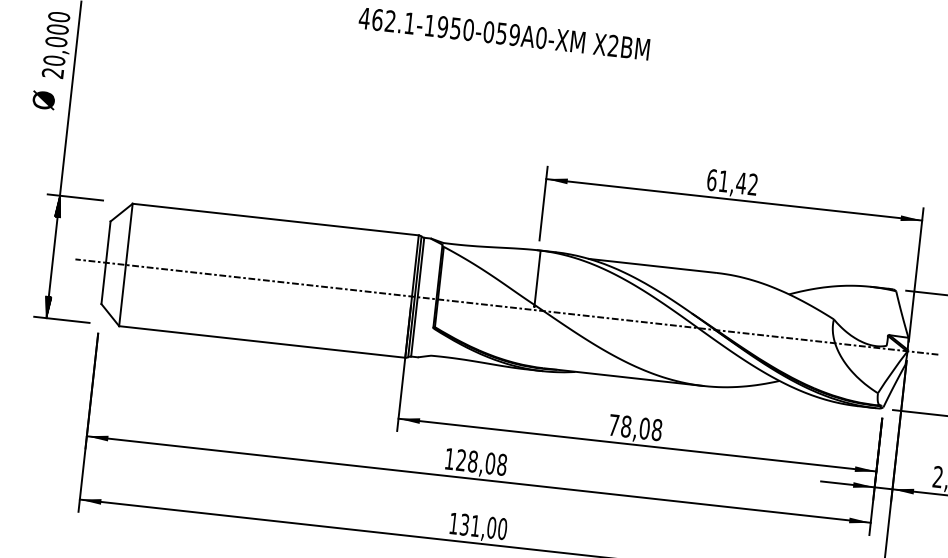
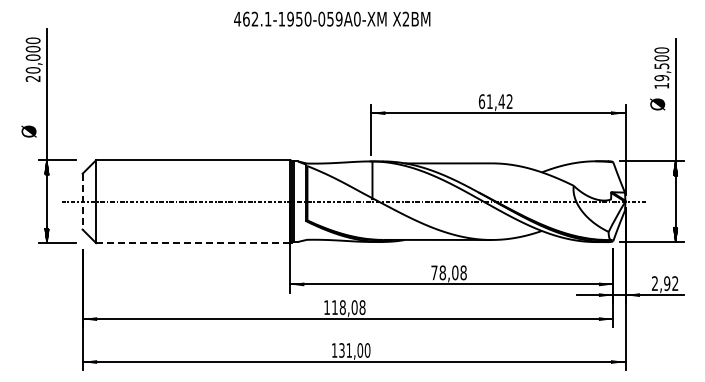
text: (43, 100) -> (28, 131), moved
line: (105, 262) -> (82, 201), solid -> dashed
line: (261, 342) -> (192, 243), solid -> dashed
text: (460, 460) -> (334, 307), 128,08 -> 118,08

